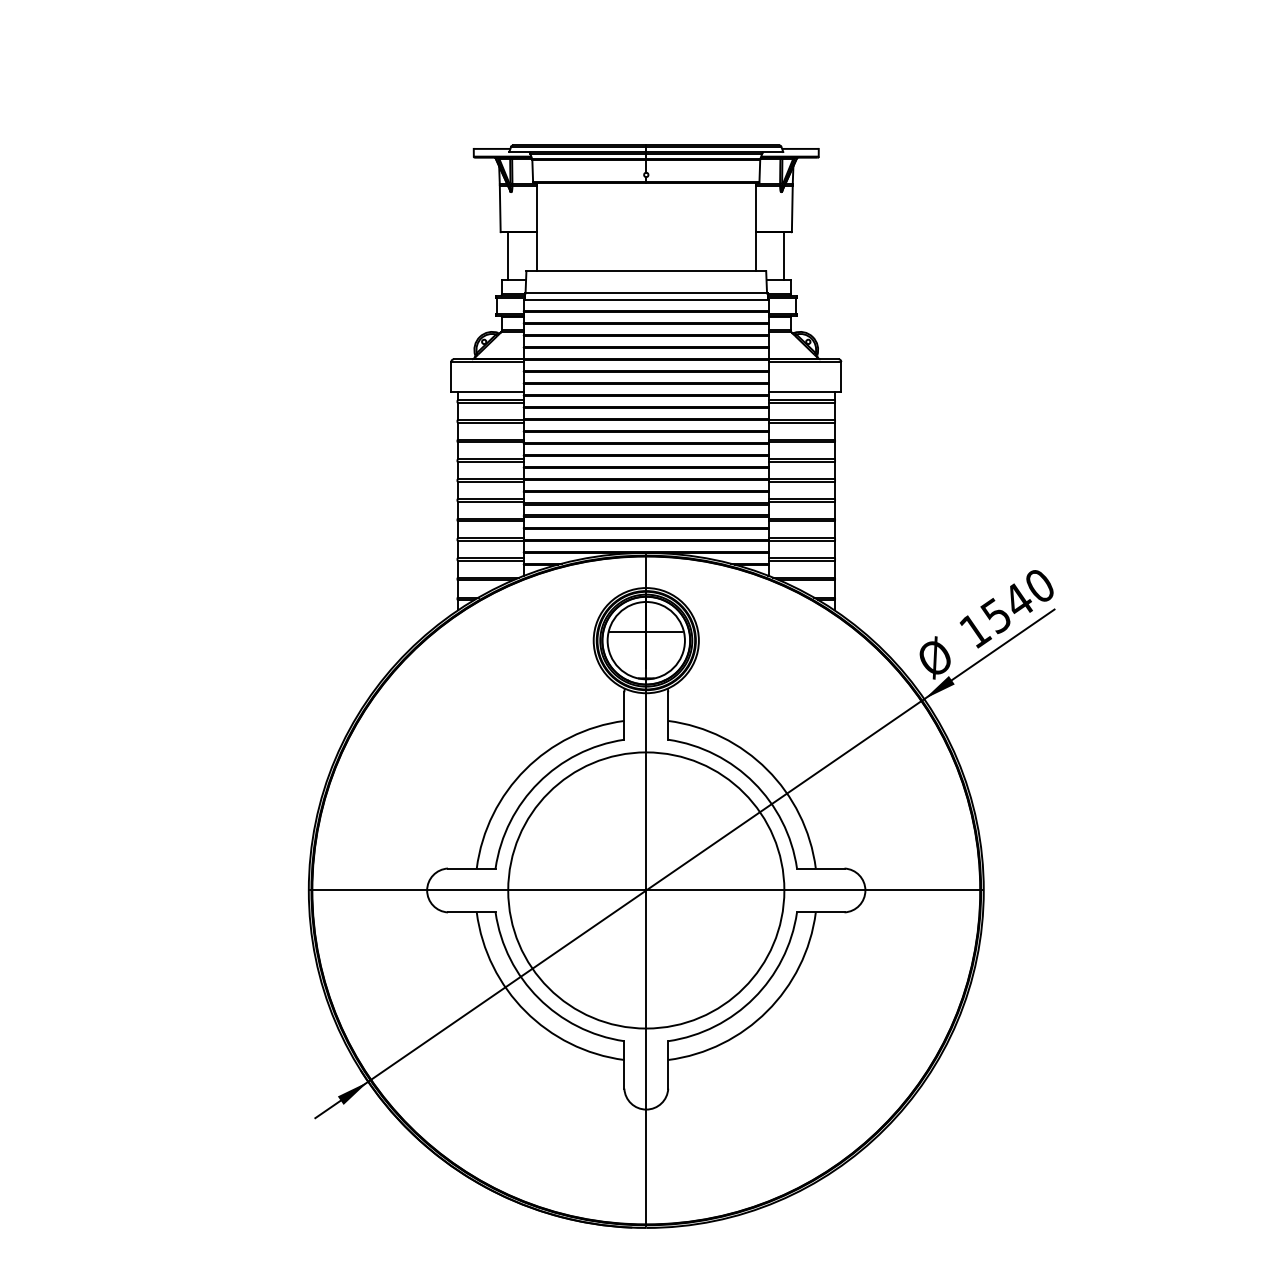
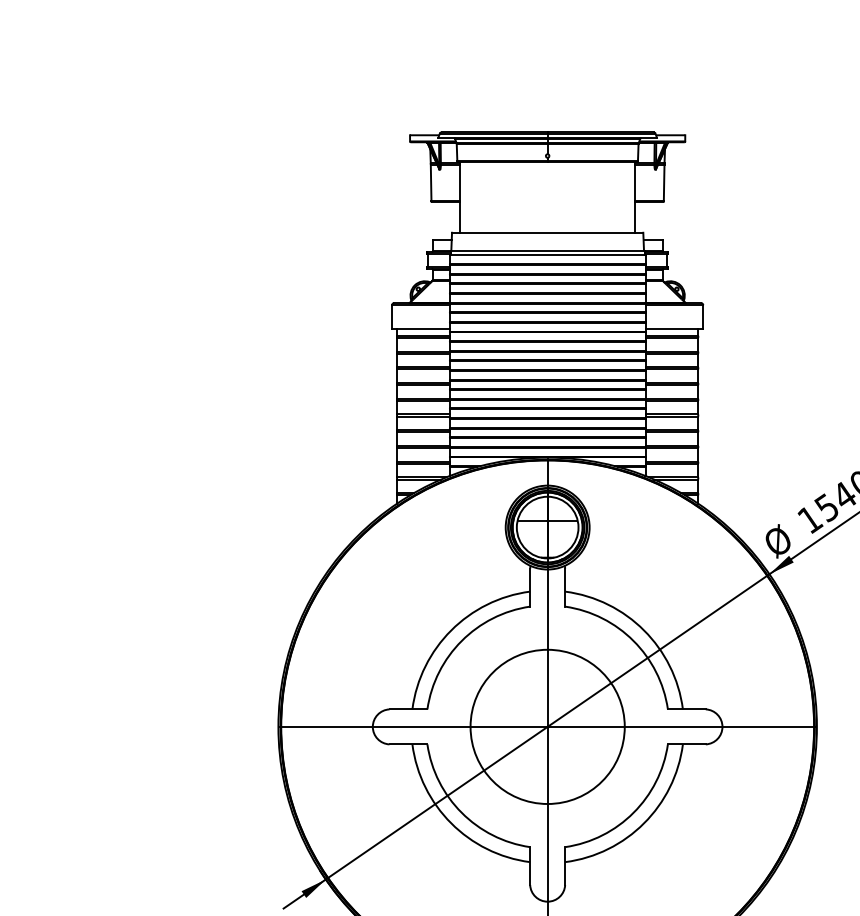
line: (508, 256) -> (437, 221), removed
line: (784, 256) -> (657, 221), removed
circle: (646, 890) -> (547, 726), size x0.7

